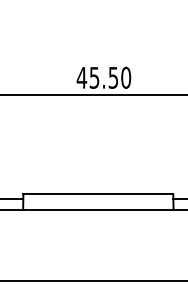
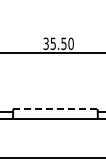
text: (82, 77) -> (46, 43), 45.50 -> 35.50
line: (98, 194) -> (55, 109), solid -> dashed

